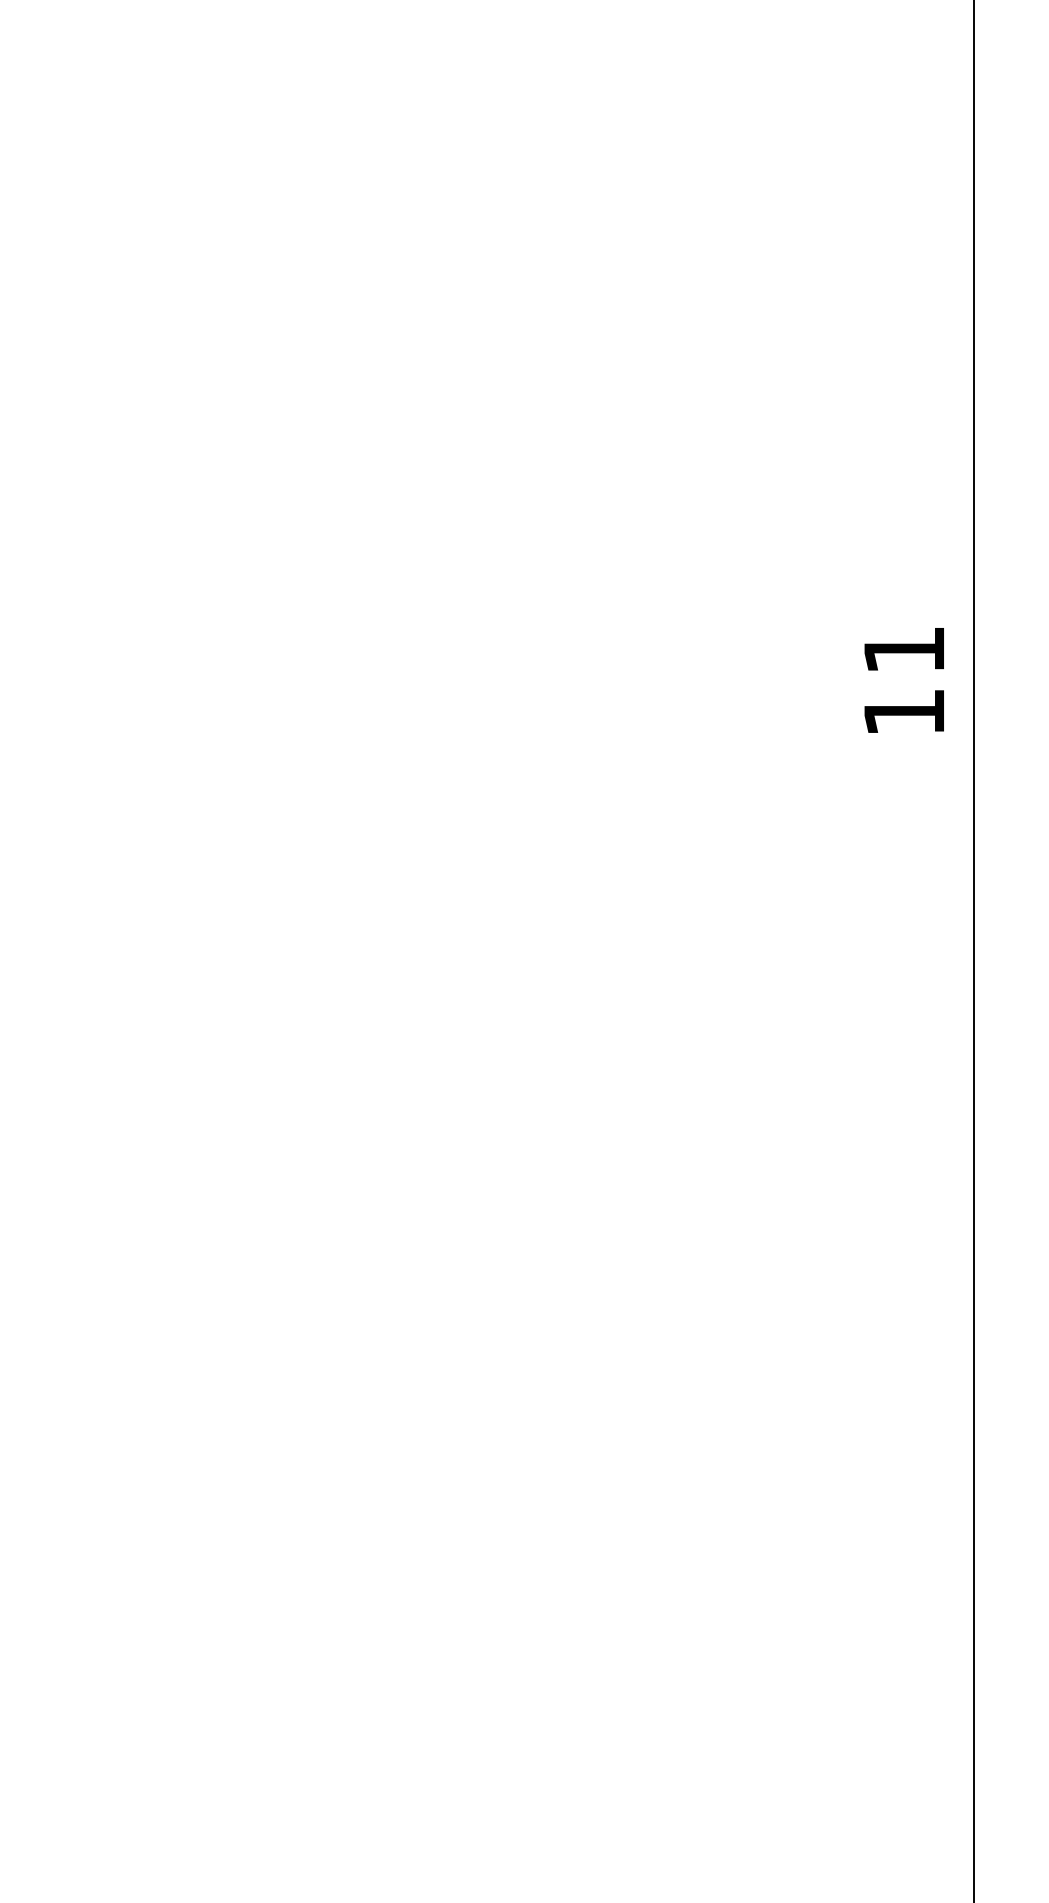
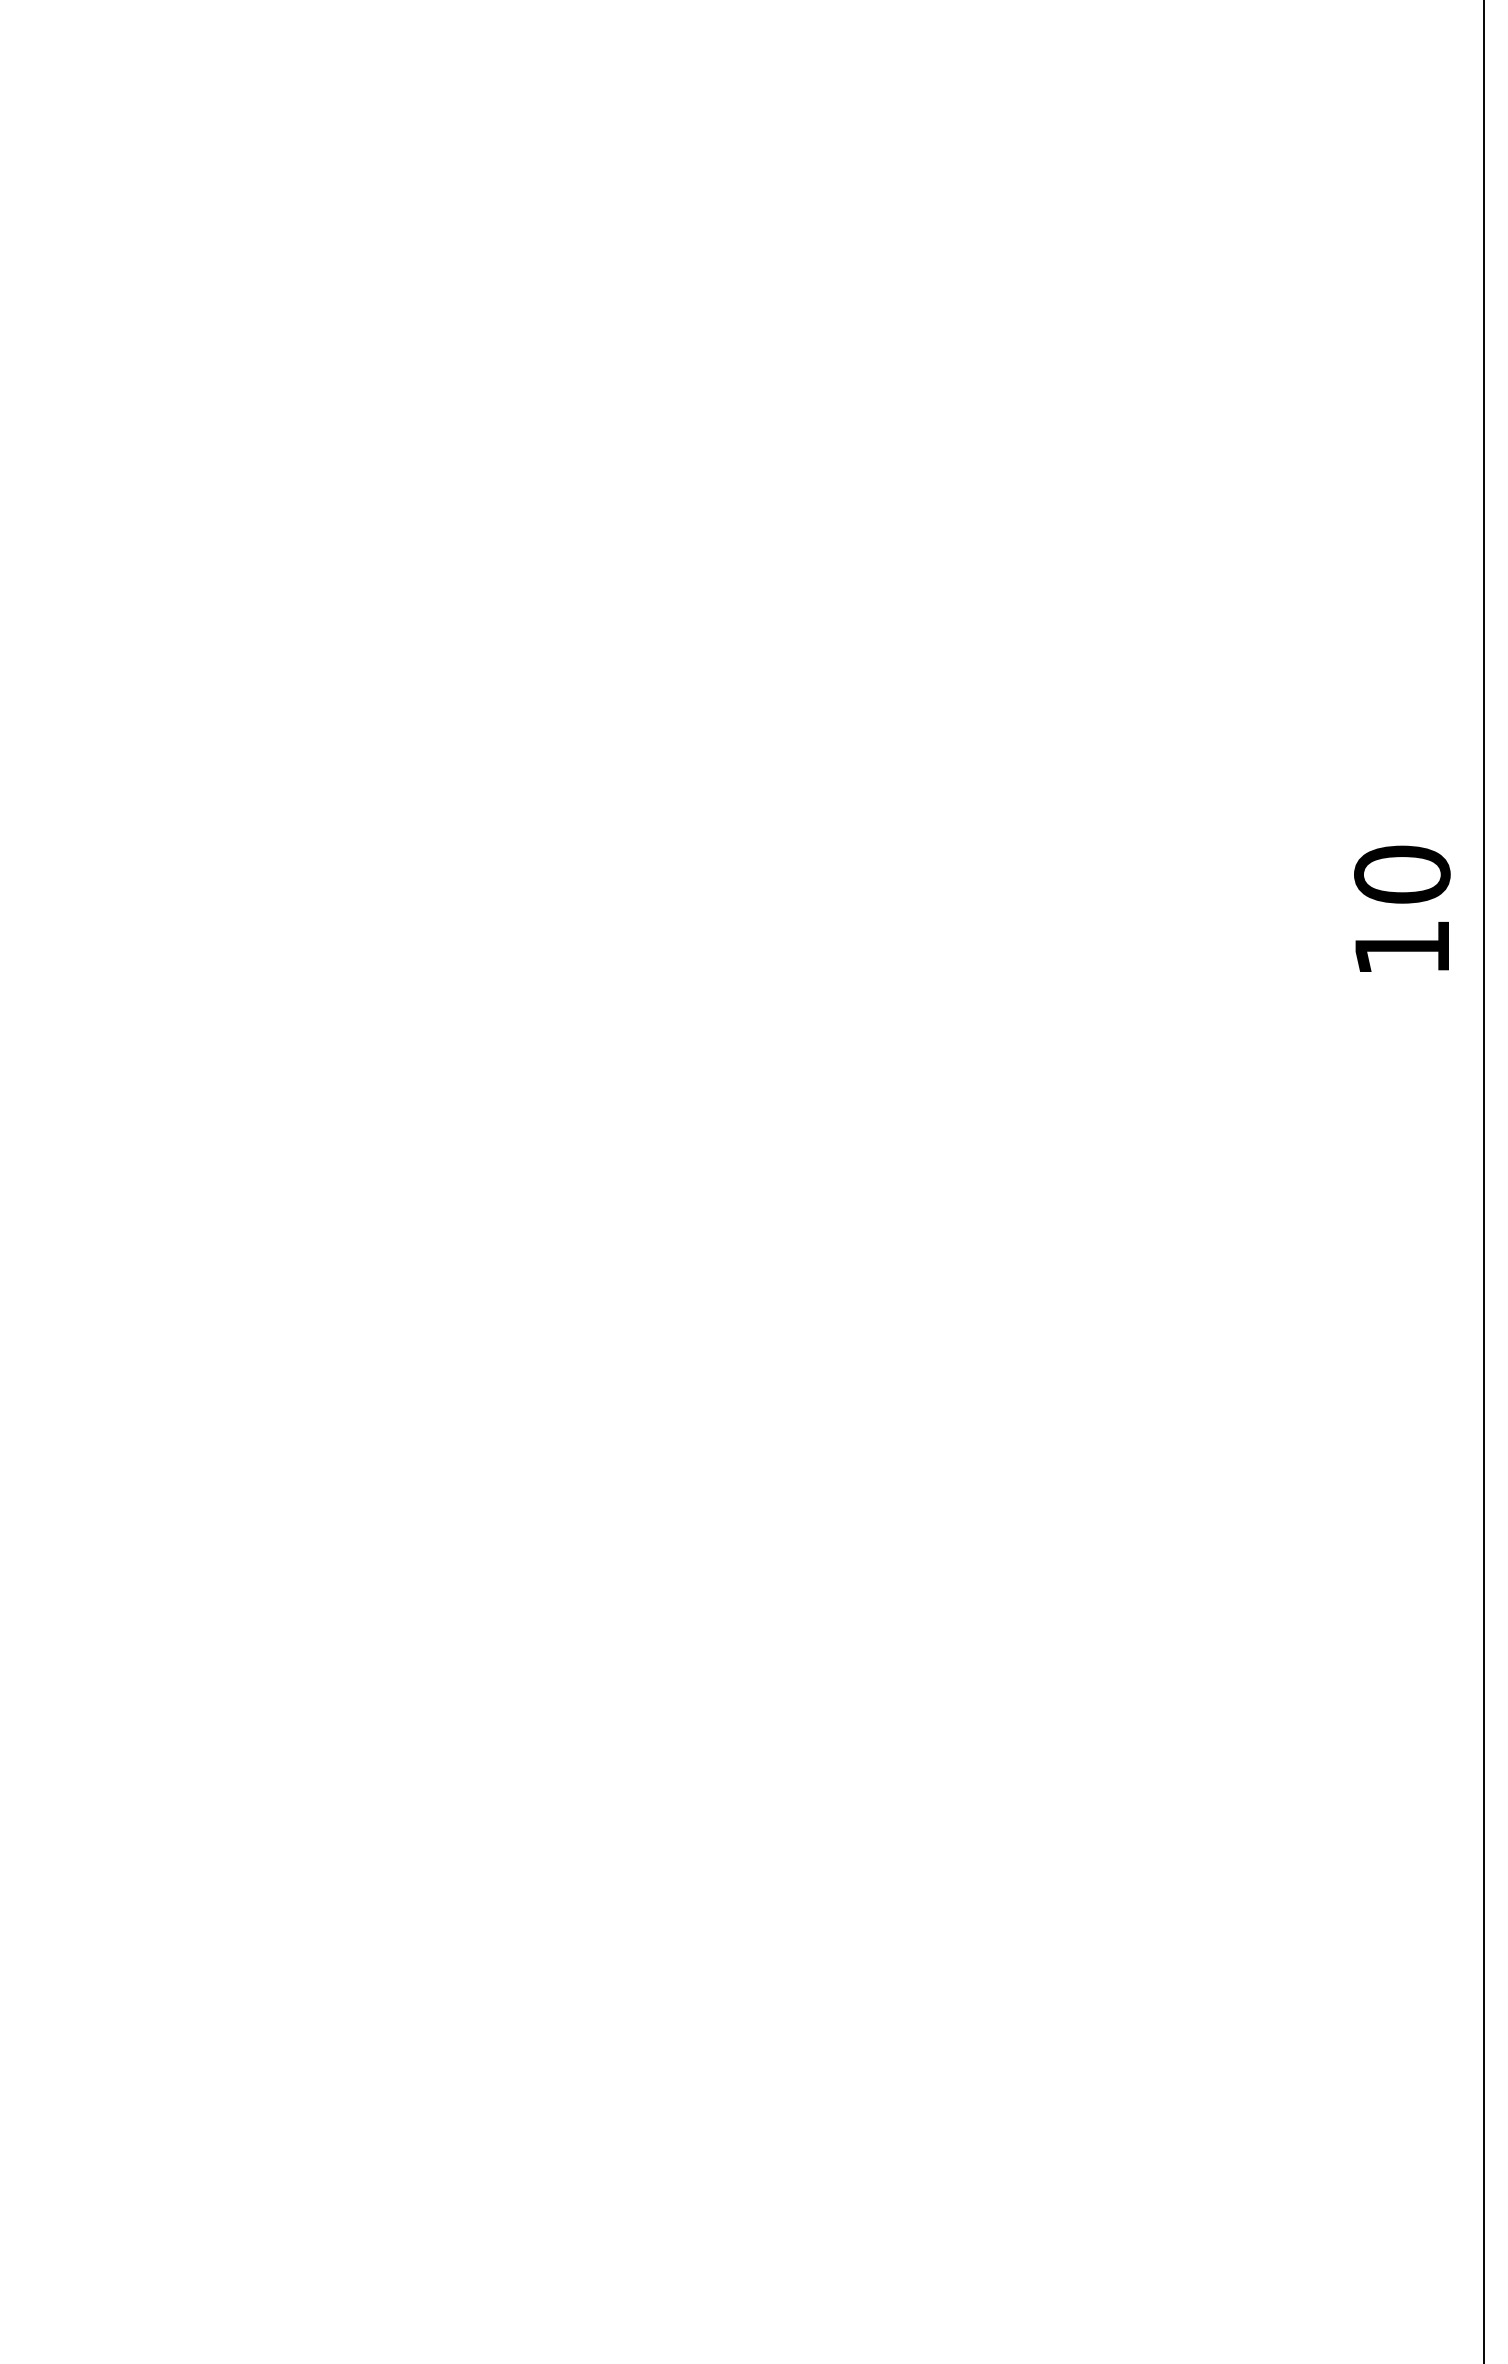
text: (904, 649) -> (1402, 874), 11 -> 10

